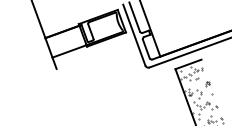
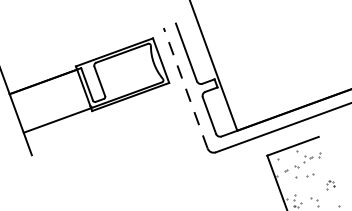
line: (134, 34) -> (186, 86), solid -> dashed

